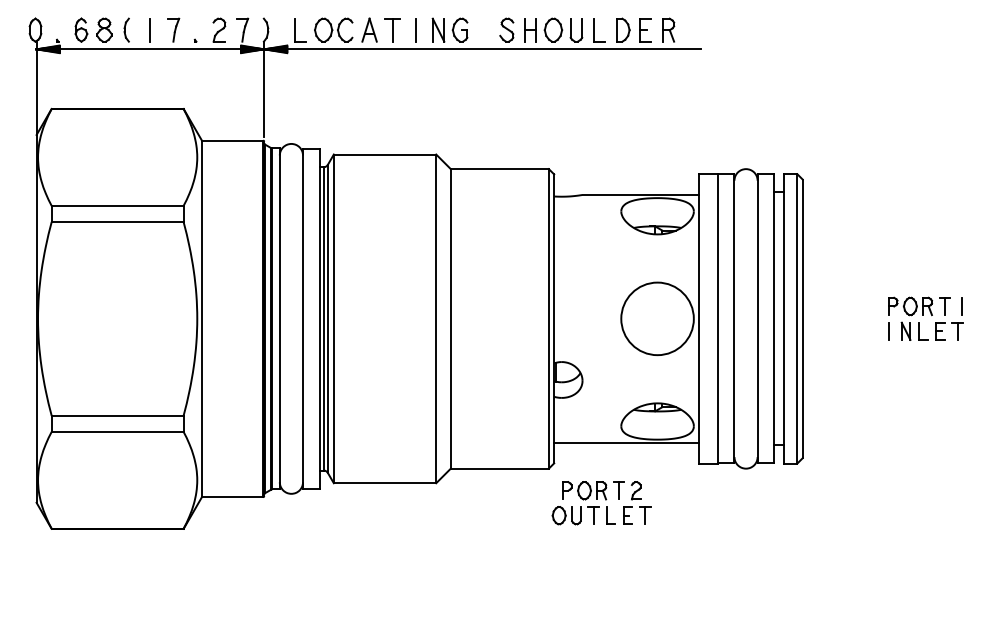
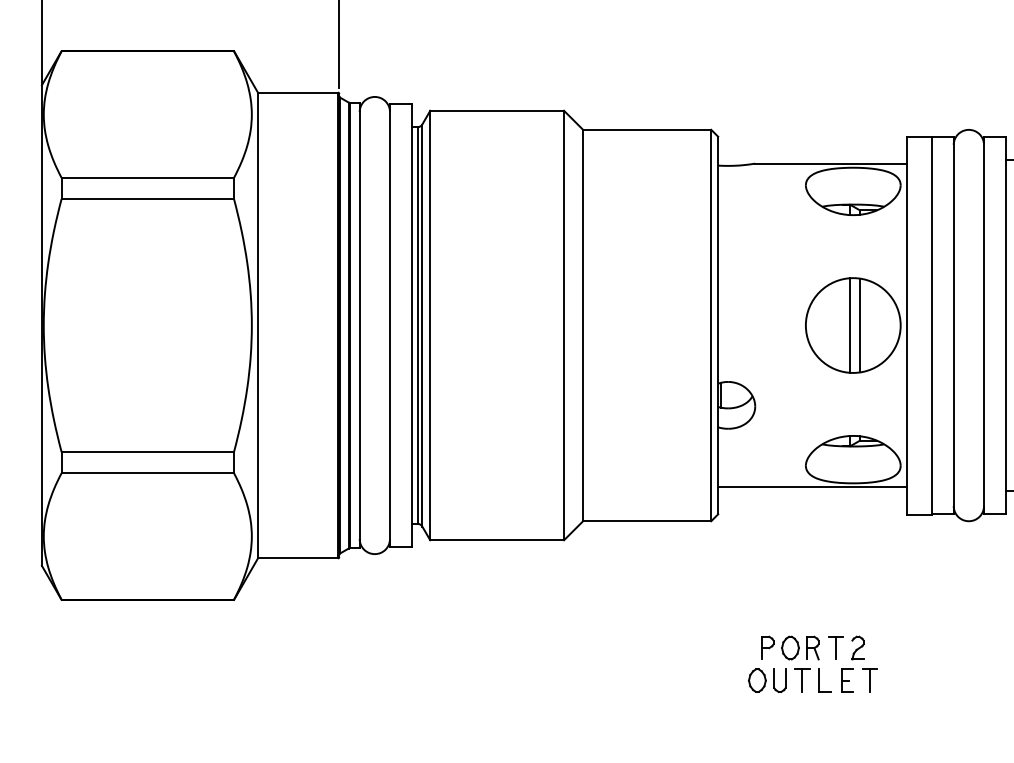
line: (655, 318) -> (850, 325), added
line: (662, 318) -> (859, 325), added
part: (601, 503) -> (812, 664), moved

